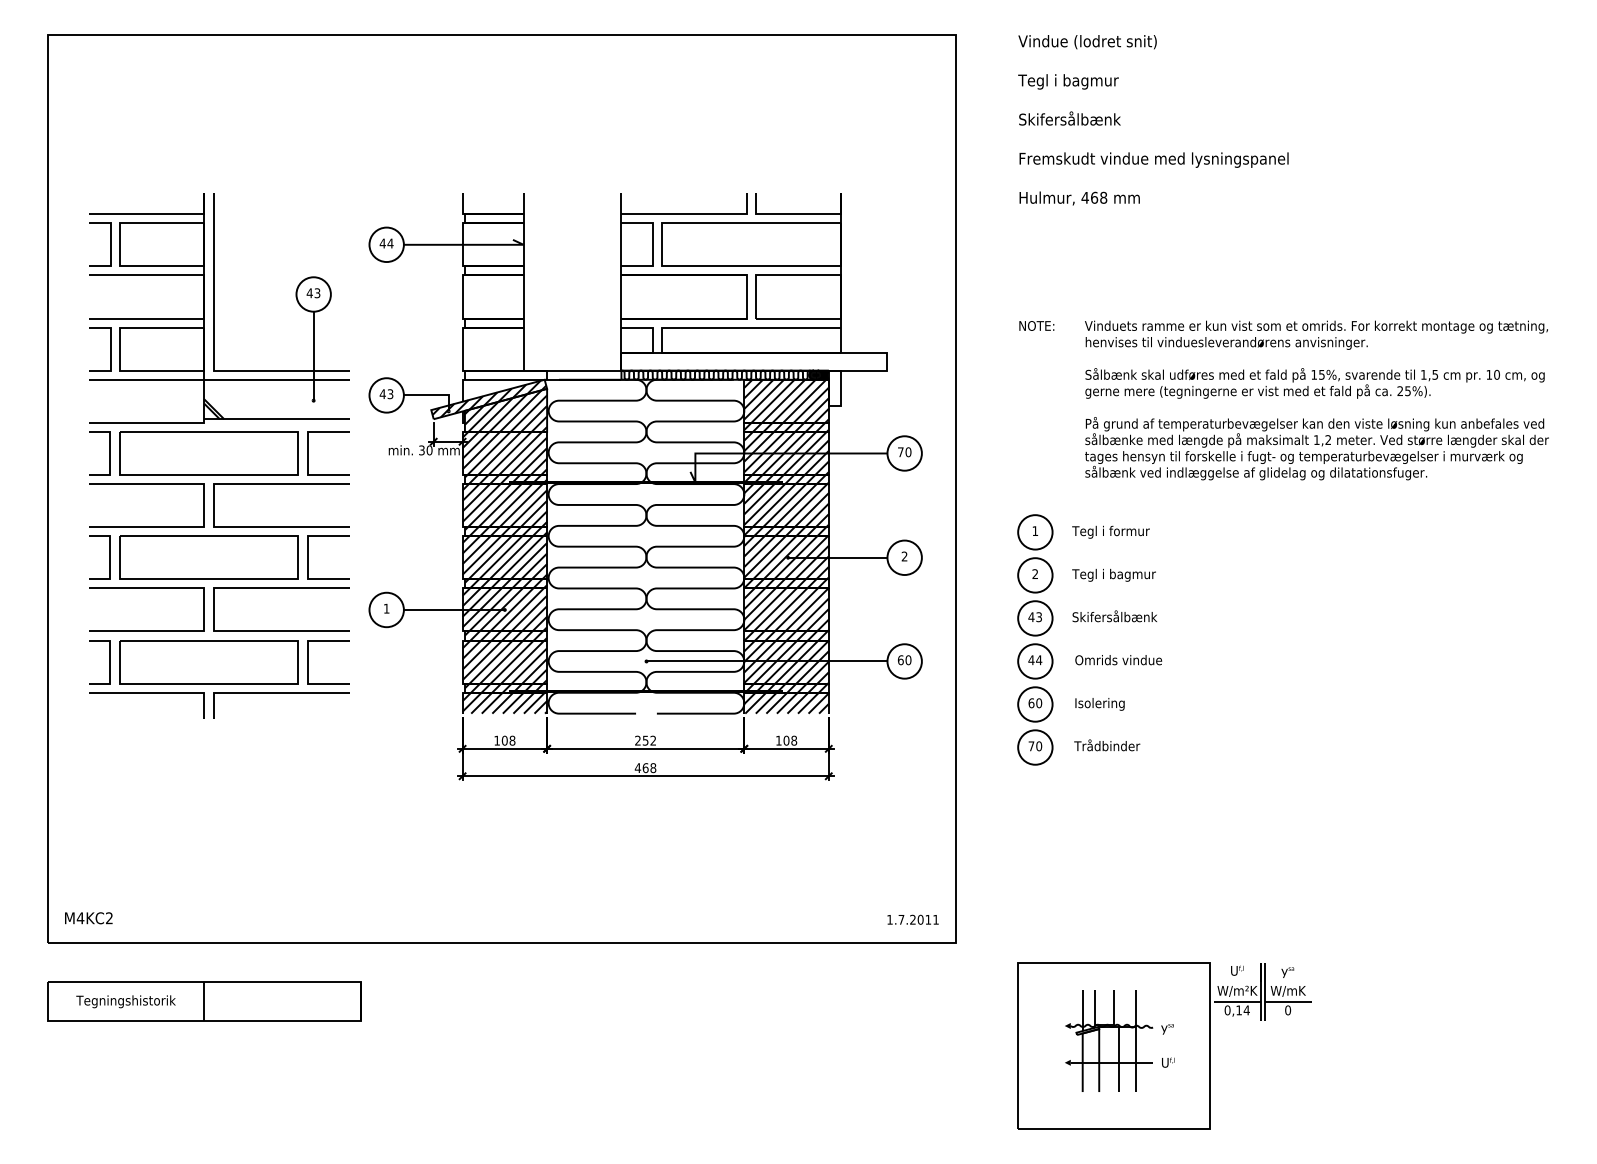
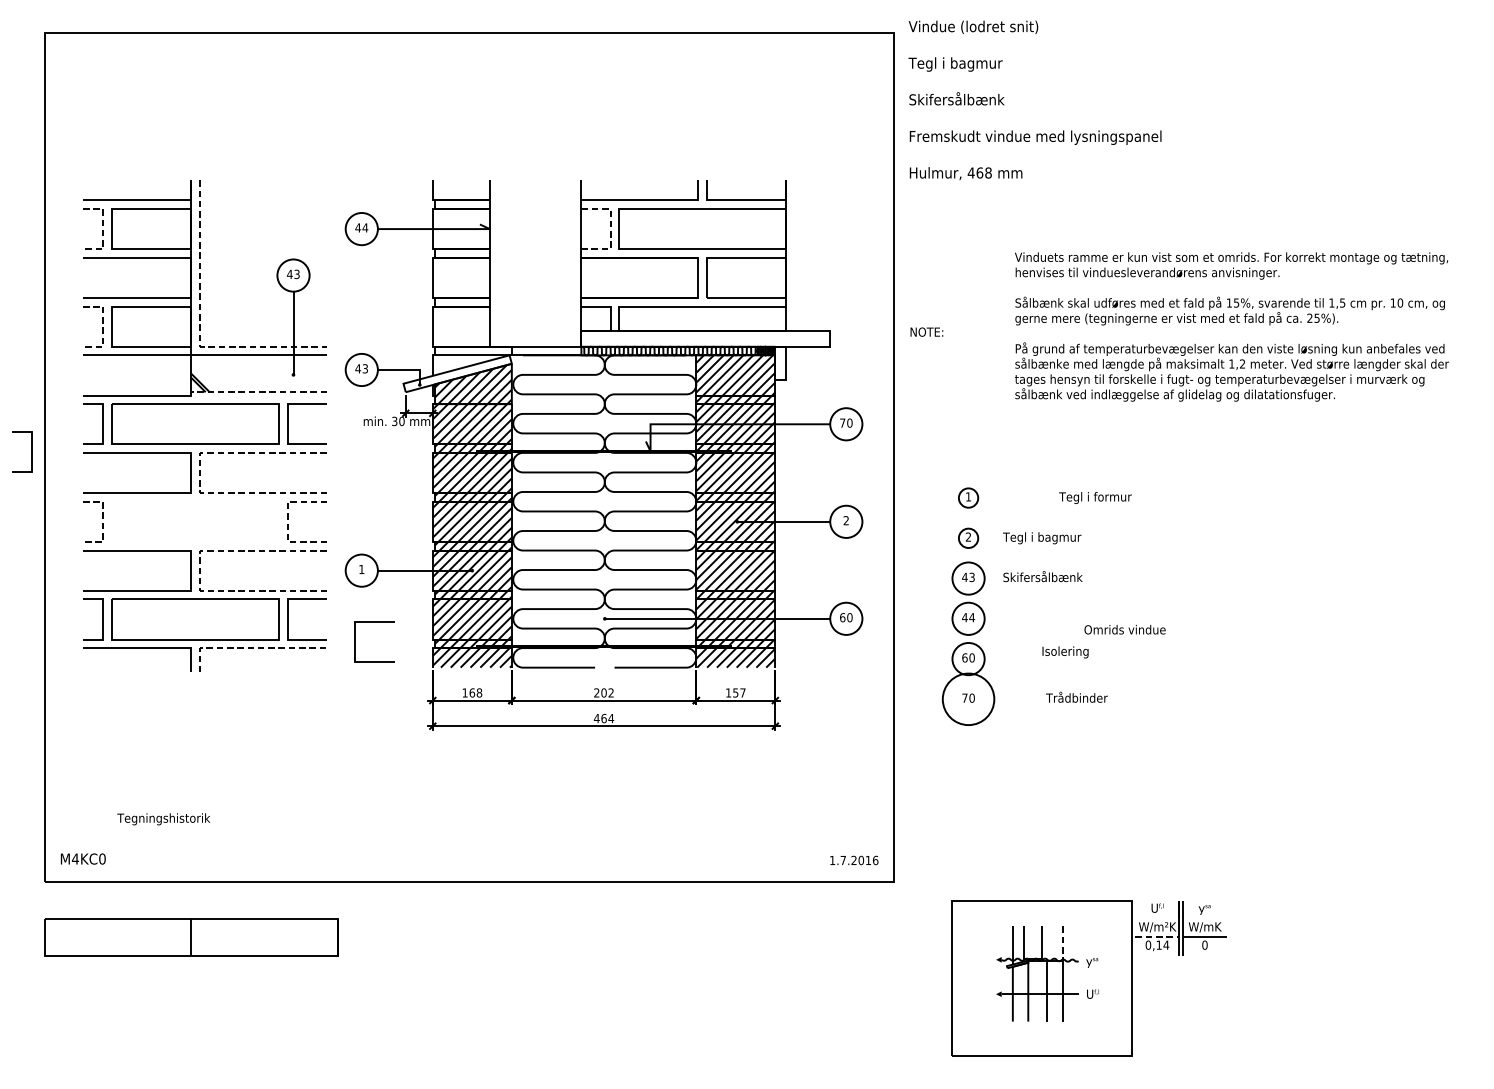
text: (1153, 120) -> (1035, 100), moved
line: (110, 244) -> (103, 228), solid -> dashed
line: (652, 244) -> (610, 228), solid -> dashed
text: (1036, 325) -> (926, 331), moved
line: (110, 349) -> (103, 327), solid -> dashed
line: (213, 349) -> (199, 327), solid -> dashed
hatch: (489, 398) -> (457, 372), removed
text: (1316, 400) -> (1231, 327), moved
line: (277, 419) -> (259, 392), solid -> dashed
line: (33, 483) -> (31, 452), added
line: (213, 505) -> (199, 472), solid -> dashed
text: (1110, 531) -> (1094, 497), moved
circle: (1035, 532) -> (968, 498), size x0.6
line: (110, 557) -> (103, 521), solid -> dashed
part: (208, 557) -> (195, 521), removed
line: (307, 557) -> (287, 521), solid -> dashed
circle: (1035, 575) -> (968, 538), size x0.6
line: (213, 609) -> (199, 570), solid -> dashed
text: (1118, 660) -> (1124, 630), moved
line: (380, 686) -> (356, 642), added
line: (268, 692) -> (251, 647), solid -> dashed
text: (1099, 704) -> (1065, 652), moved
text: (504, 740) -> (471, 692), 108 -> 168
text: (645, 740) -> (603, 692), 252 -> 202
text: (790, 740) -> (739, 692), 108 -> 157
text: (1107, 745) -> (1077, 697), moved
circle: (1035, 747) -> (968, 699), size x1.6
text: (653, 768) -> (611, 718), 468 -> 464
text: (109, 918) -> (102, 859), M4KC2 -> M4KC0
text: (936, 919) -> (876, 860), 1.7.2011 -> 1.7.2016
text: (125, 1001) -> (163, 819), moved
line: (1237, 1001) -> (1157, 936), solid -> dashed
line: (1135, 1009) -> (1062, 944), solid -> dashed

